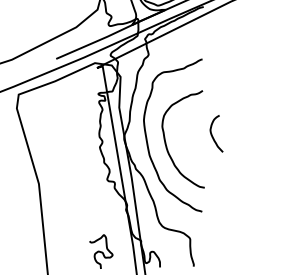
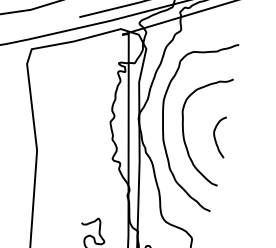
curve: (212, 133) -> (215, 135), moved

